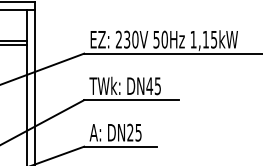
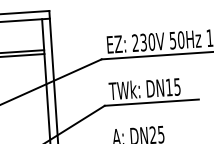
text: (149, 85) -> (168, 86), DN45 -> DN15

